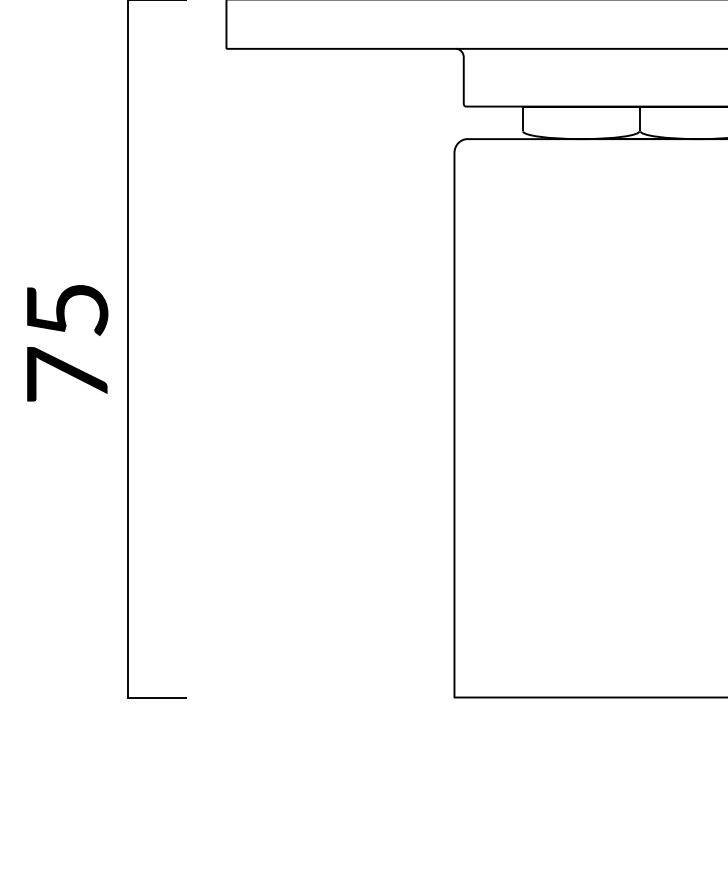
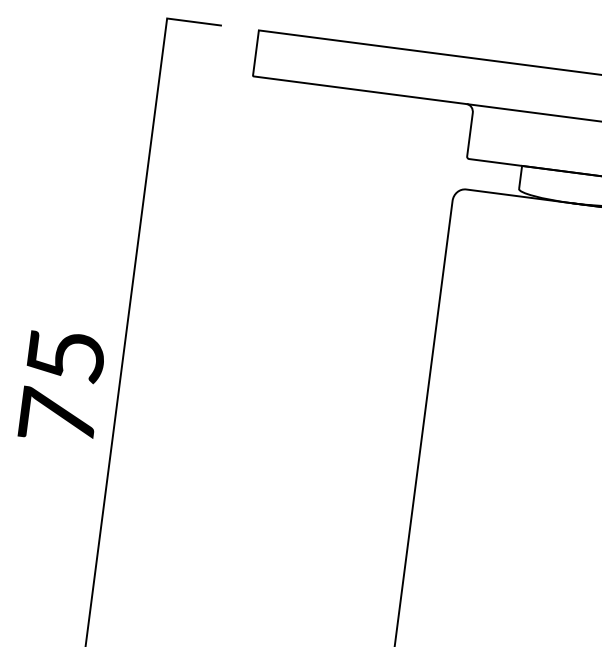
text: (67, 343) -> (62, 387), moved

